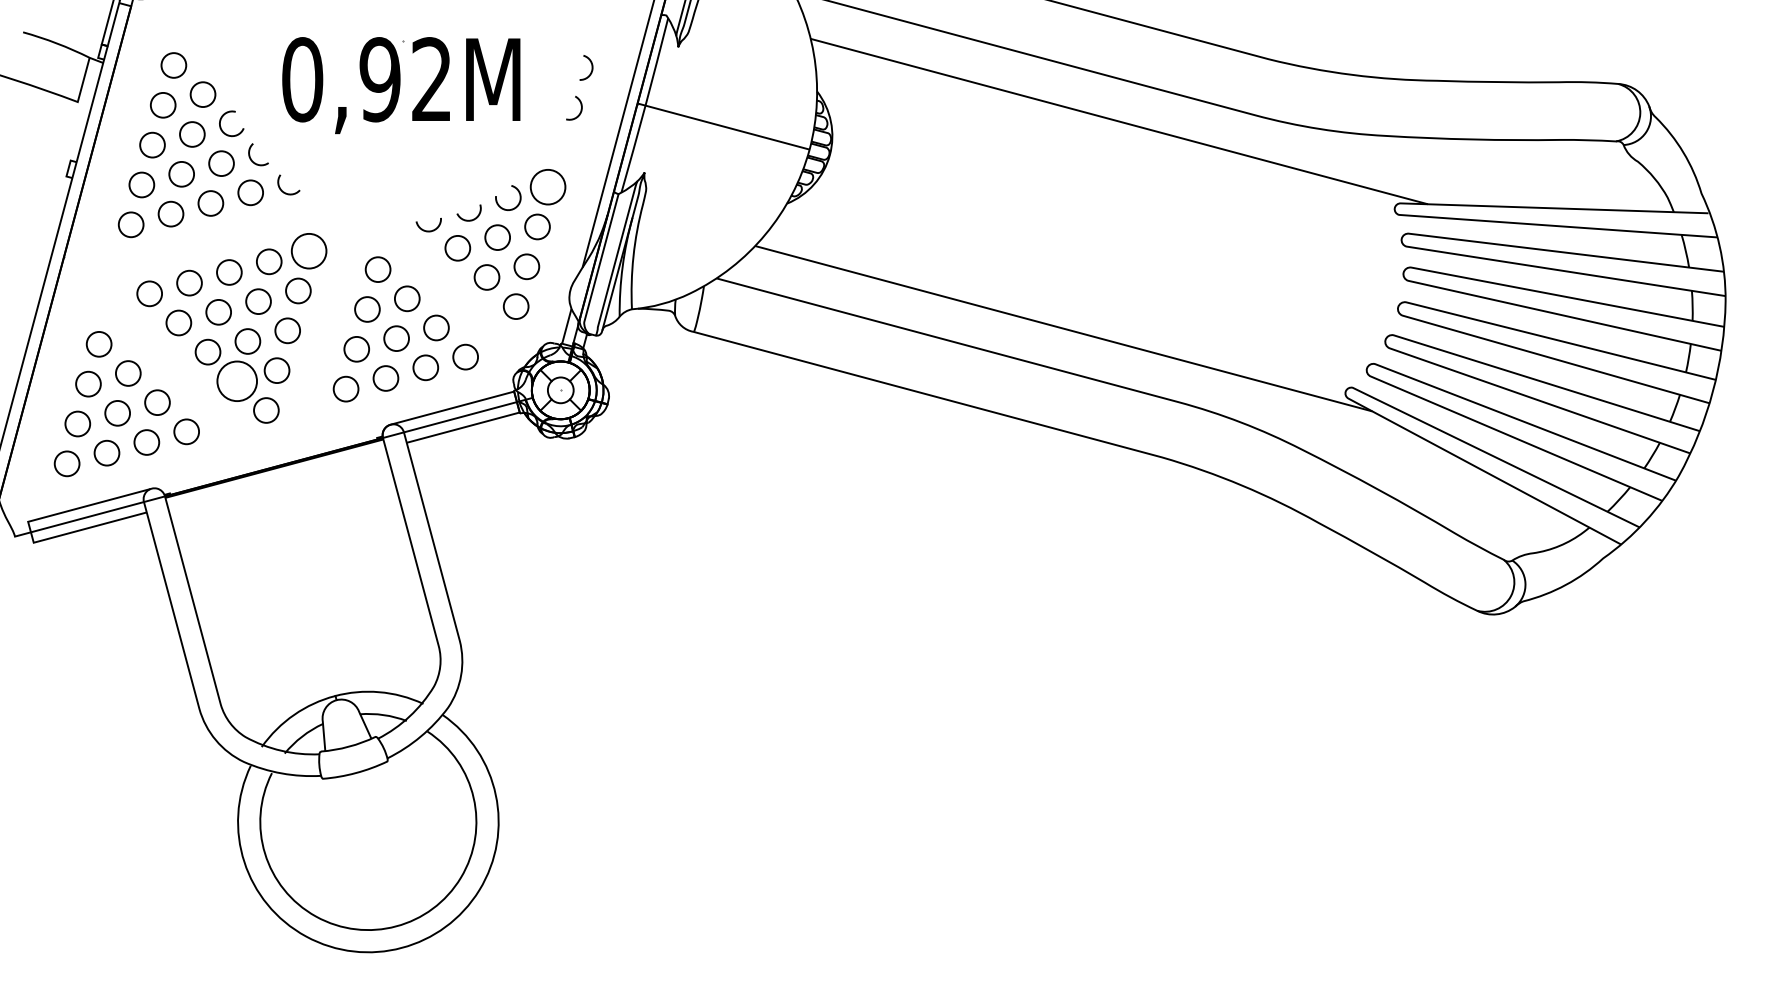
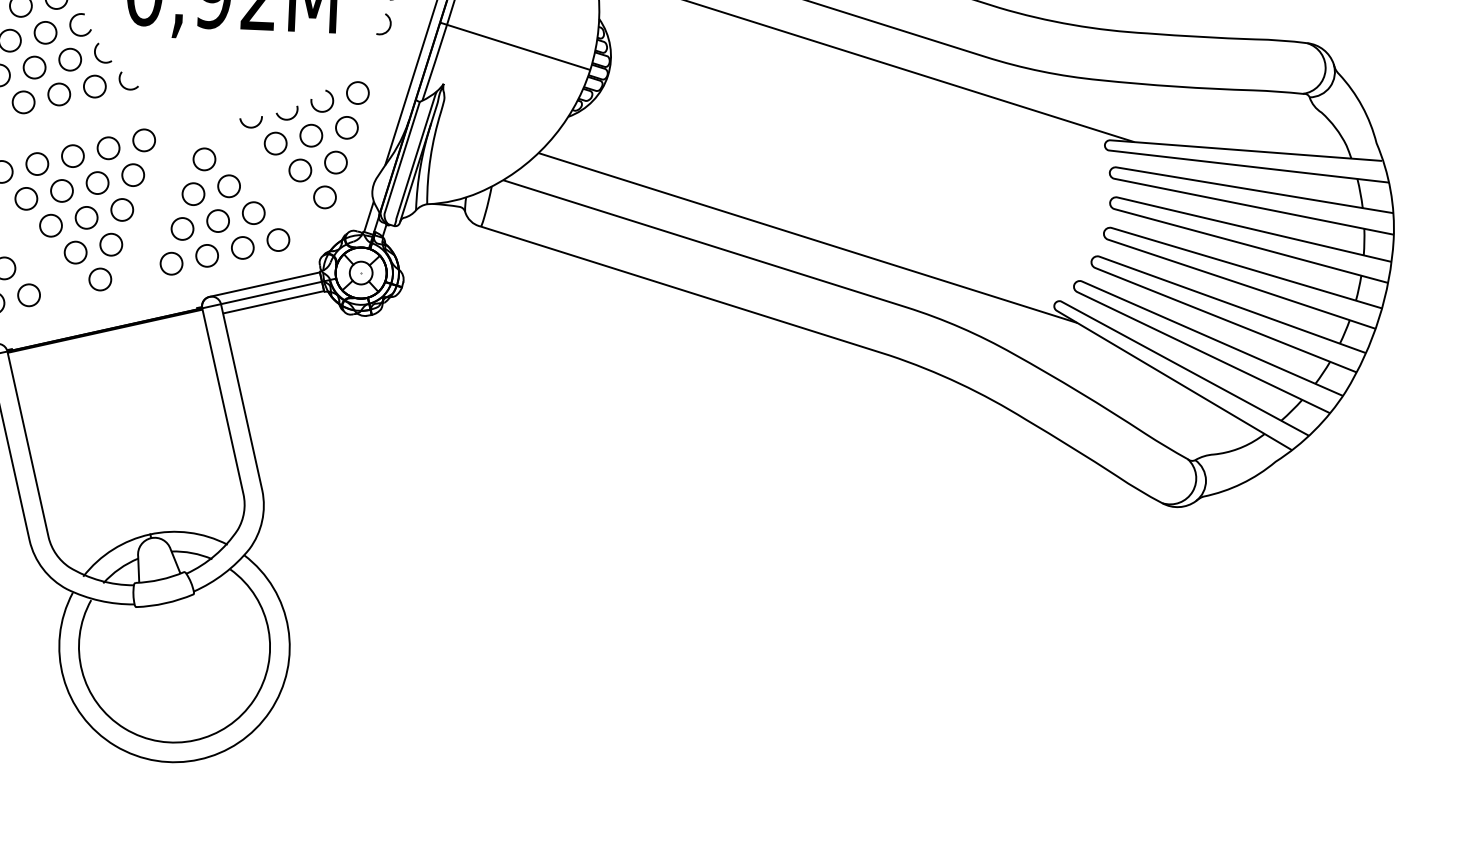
circle: (548, 186) -> (358, 92), size x0.71
circle: (308, 250) -> (143, 139), size x0.71
circle: (236, 380) -> (75, 251), size x0.62

